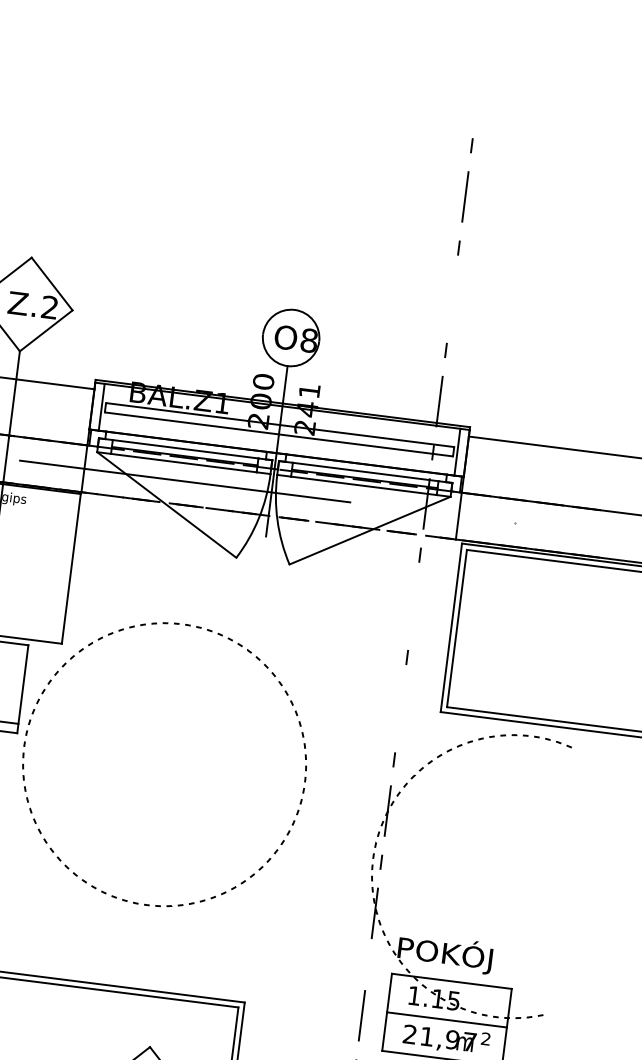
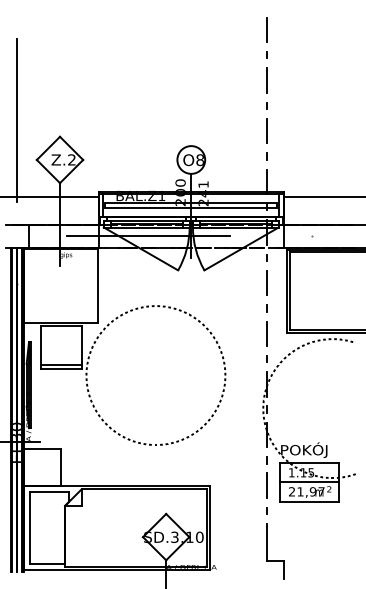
line: (478, 93) -> (267, 29), added
line: (452, 297) -> (267, 130), added
line: (413, 605) -> (267, 282), added
line: (400, 708) -> (267, 333), added
line: (366, 964) -> (266, 460), added

